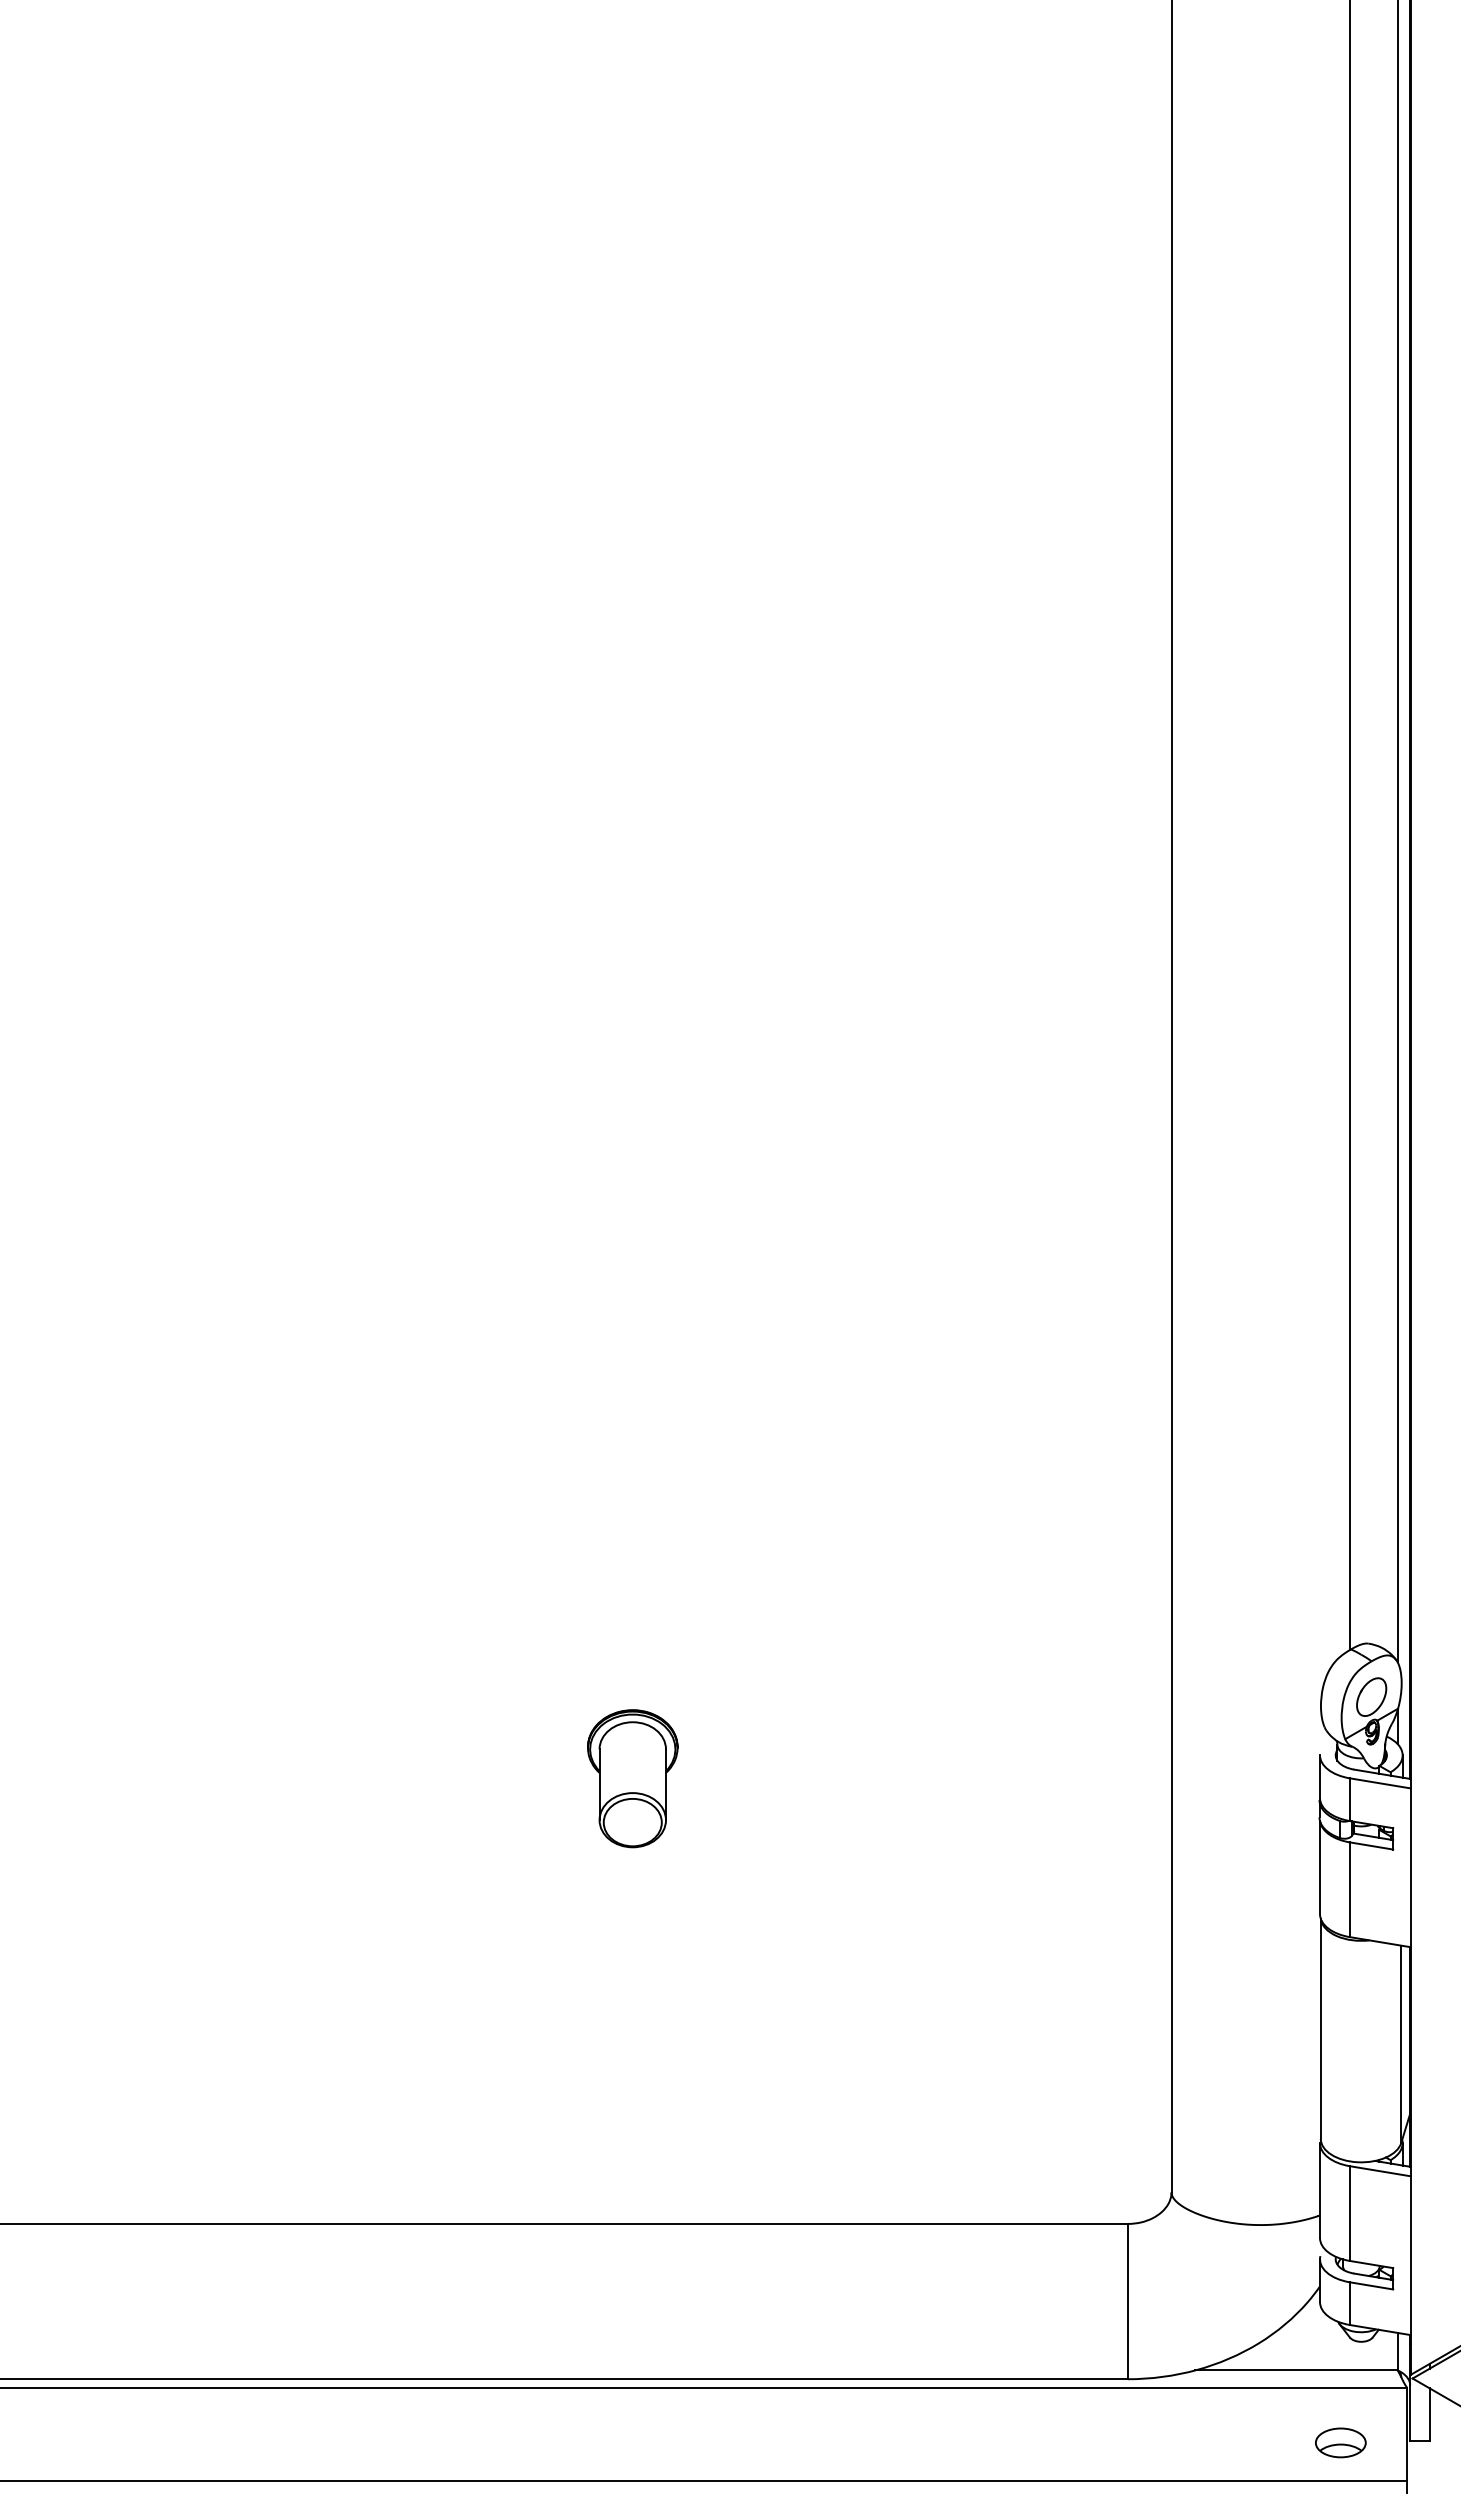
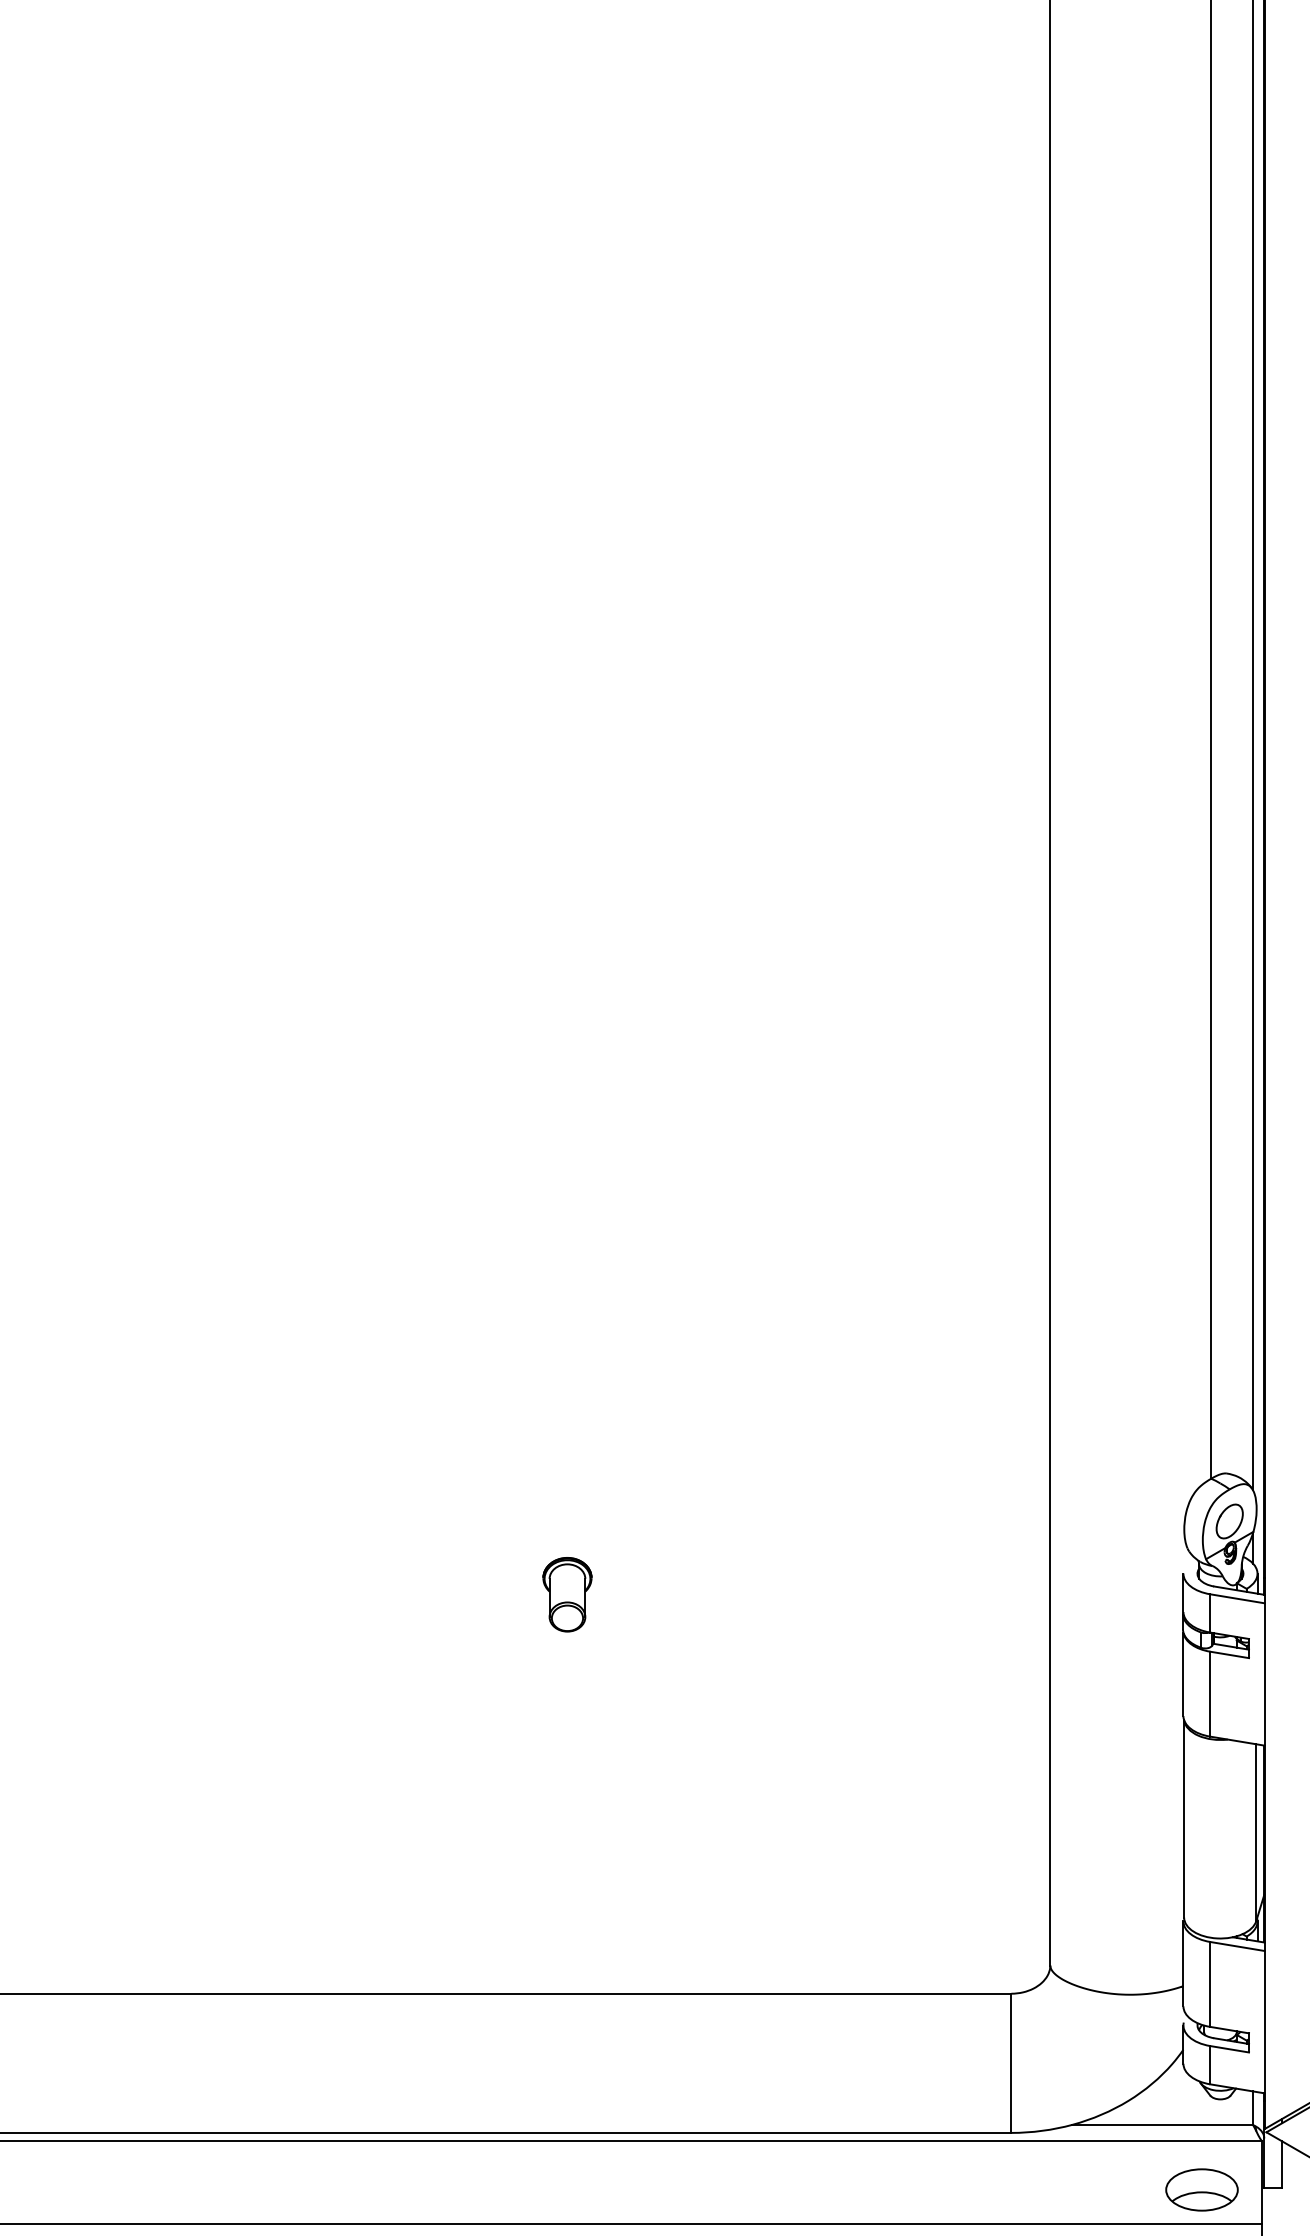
part: (632, 1778) -> (567, 1594), size x0.6
part: (1340, 2442) -> (1201, 2189), size x1.6

